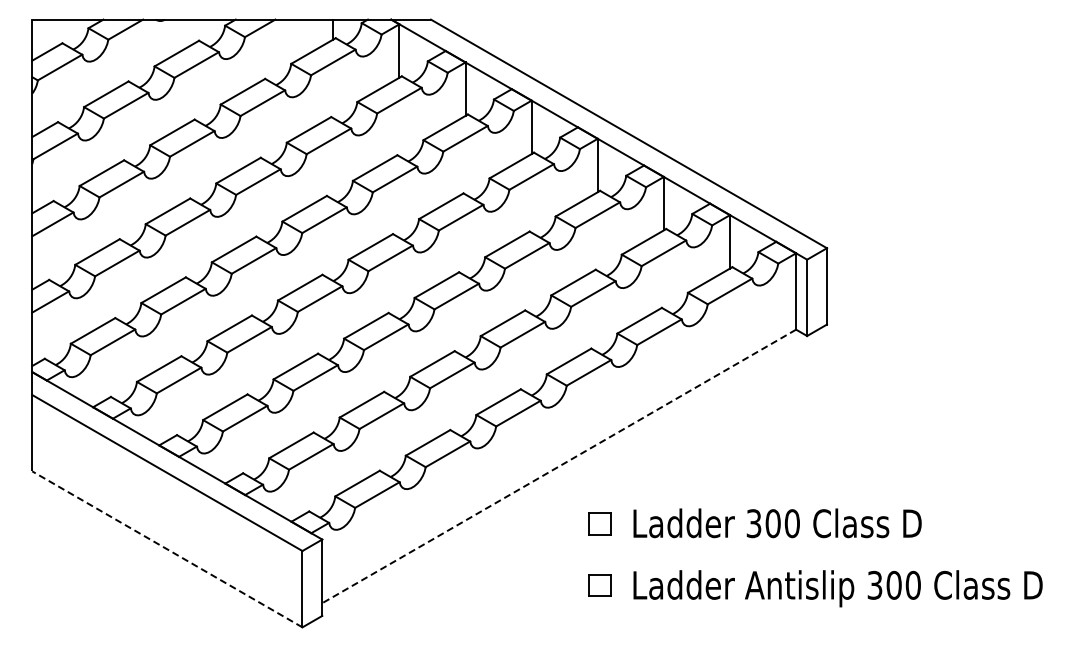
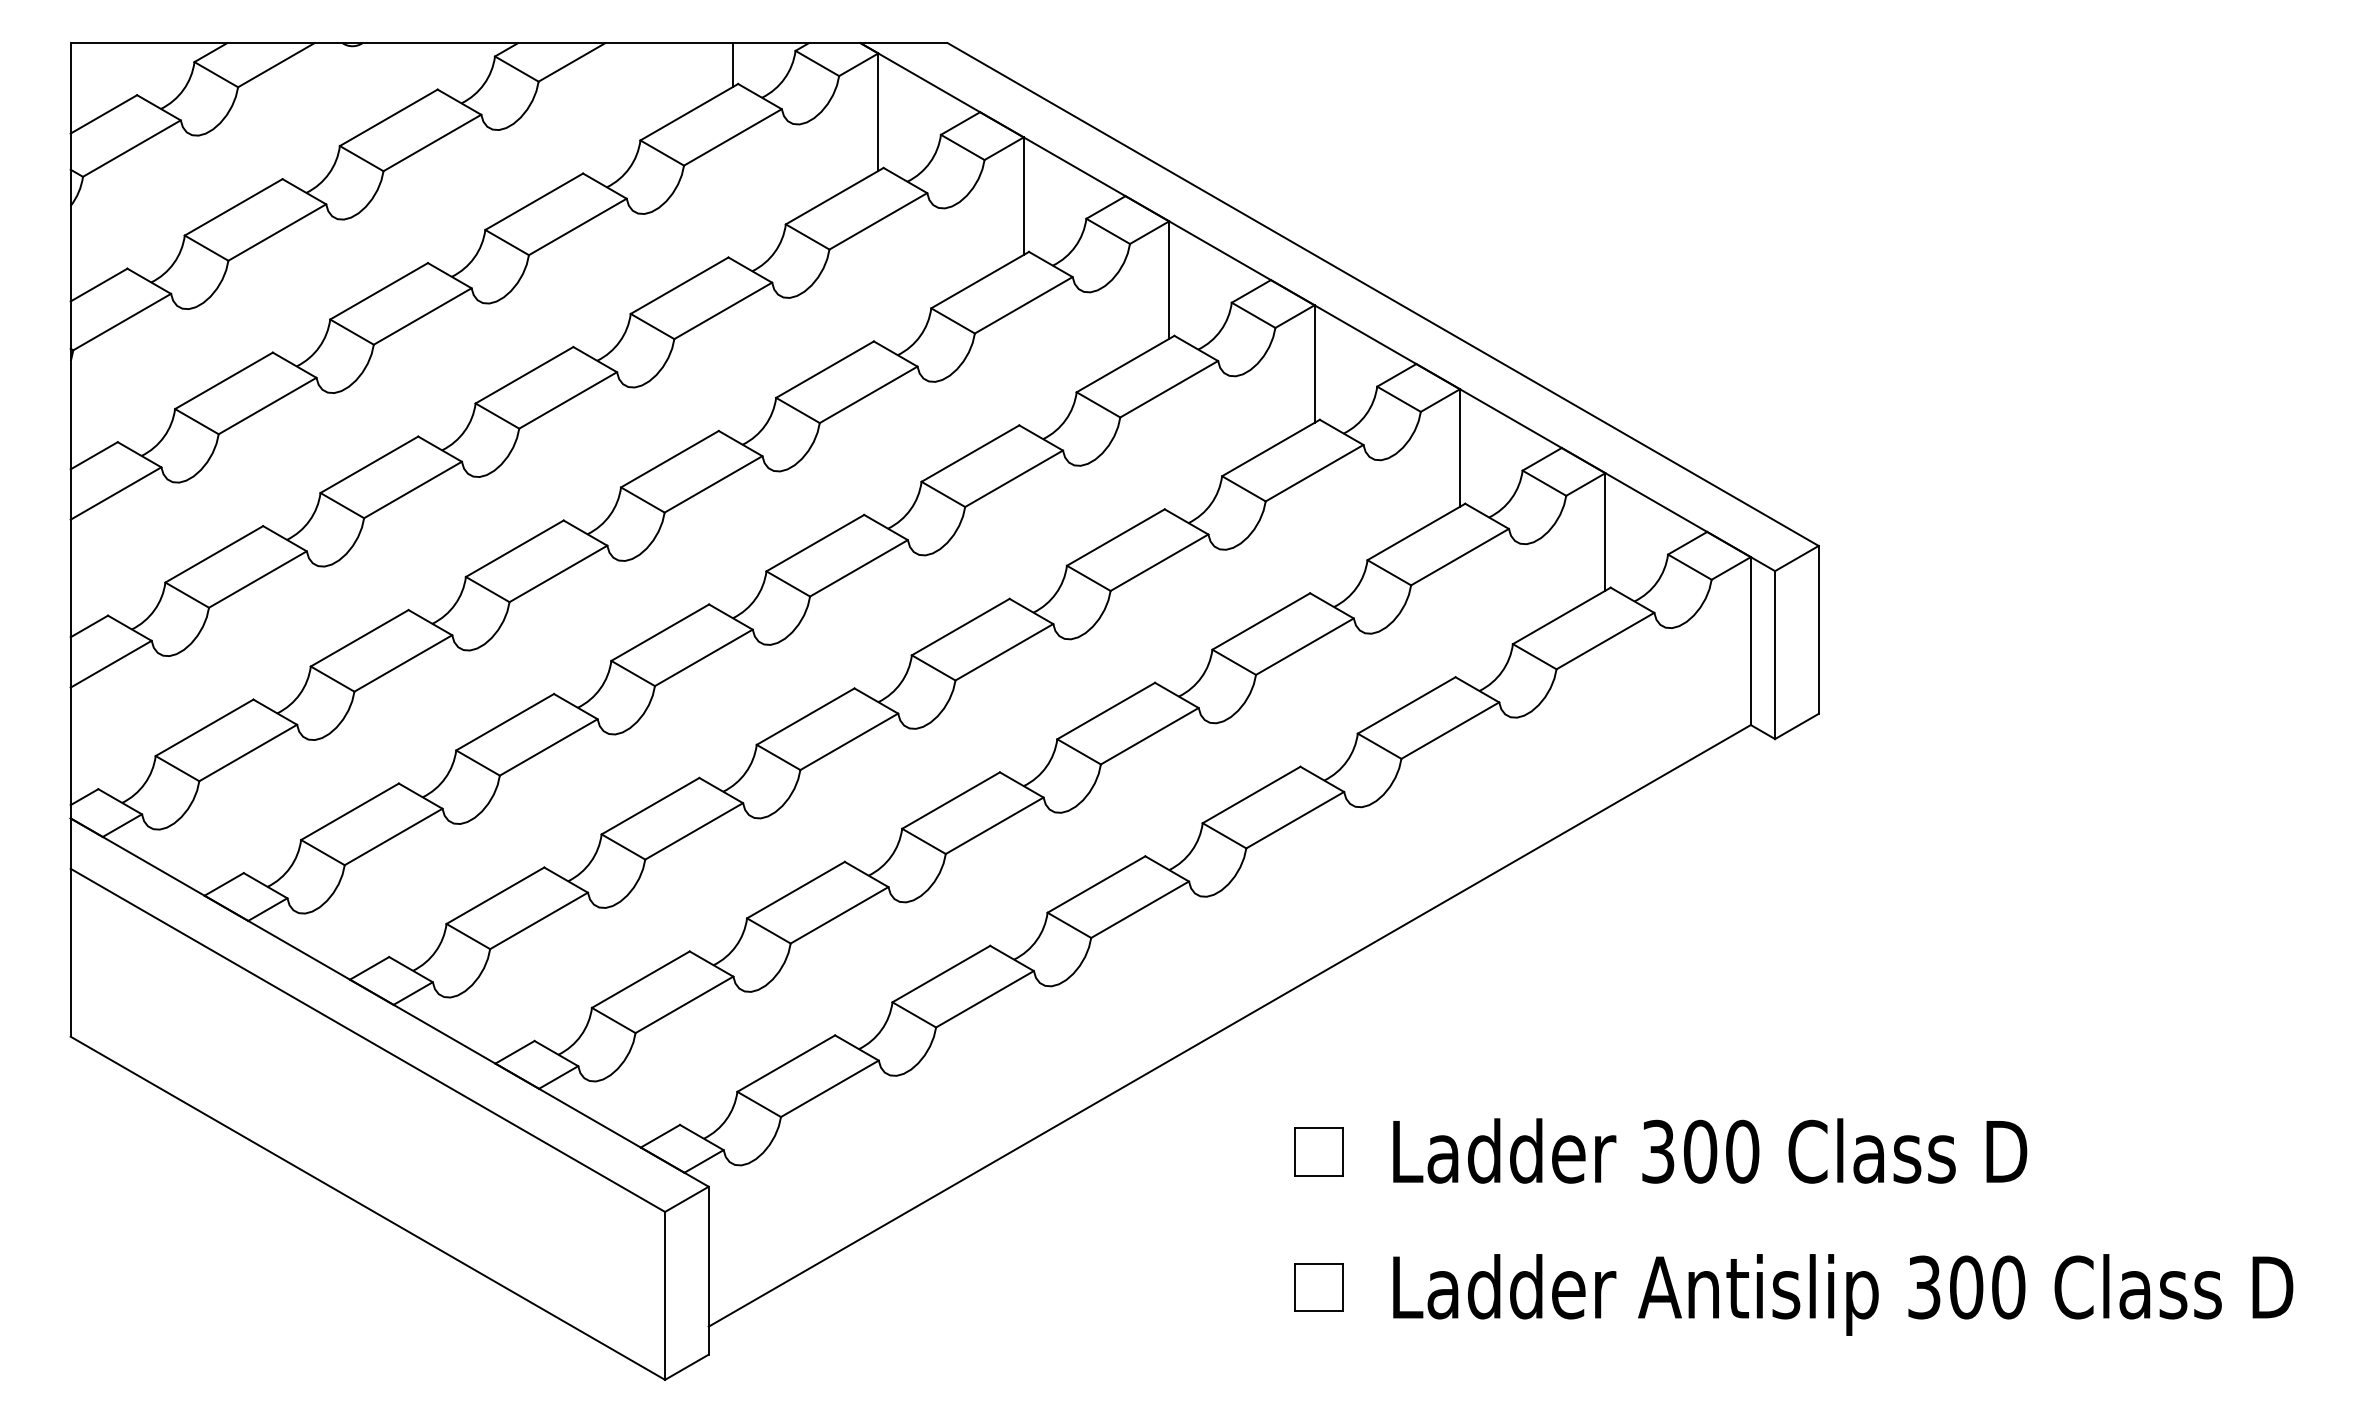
line: (559, 466) -> (1230, 1026), dashed -> solid
line: (166, 549) -> (365, 1208), dashed -> solid

